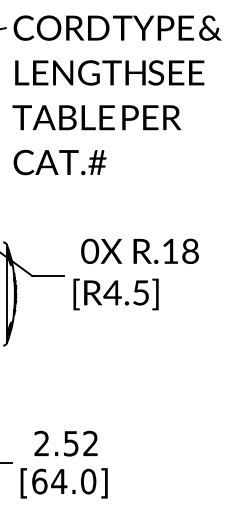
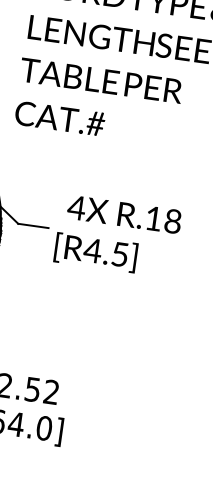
text: (89, 250) -> (76, 207), 0X -> 4X

